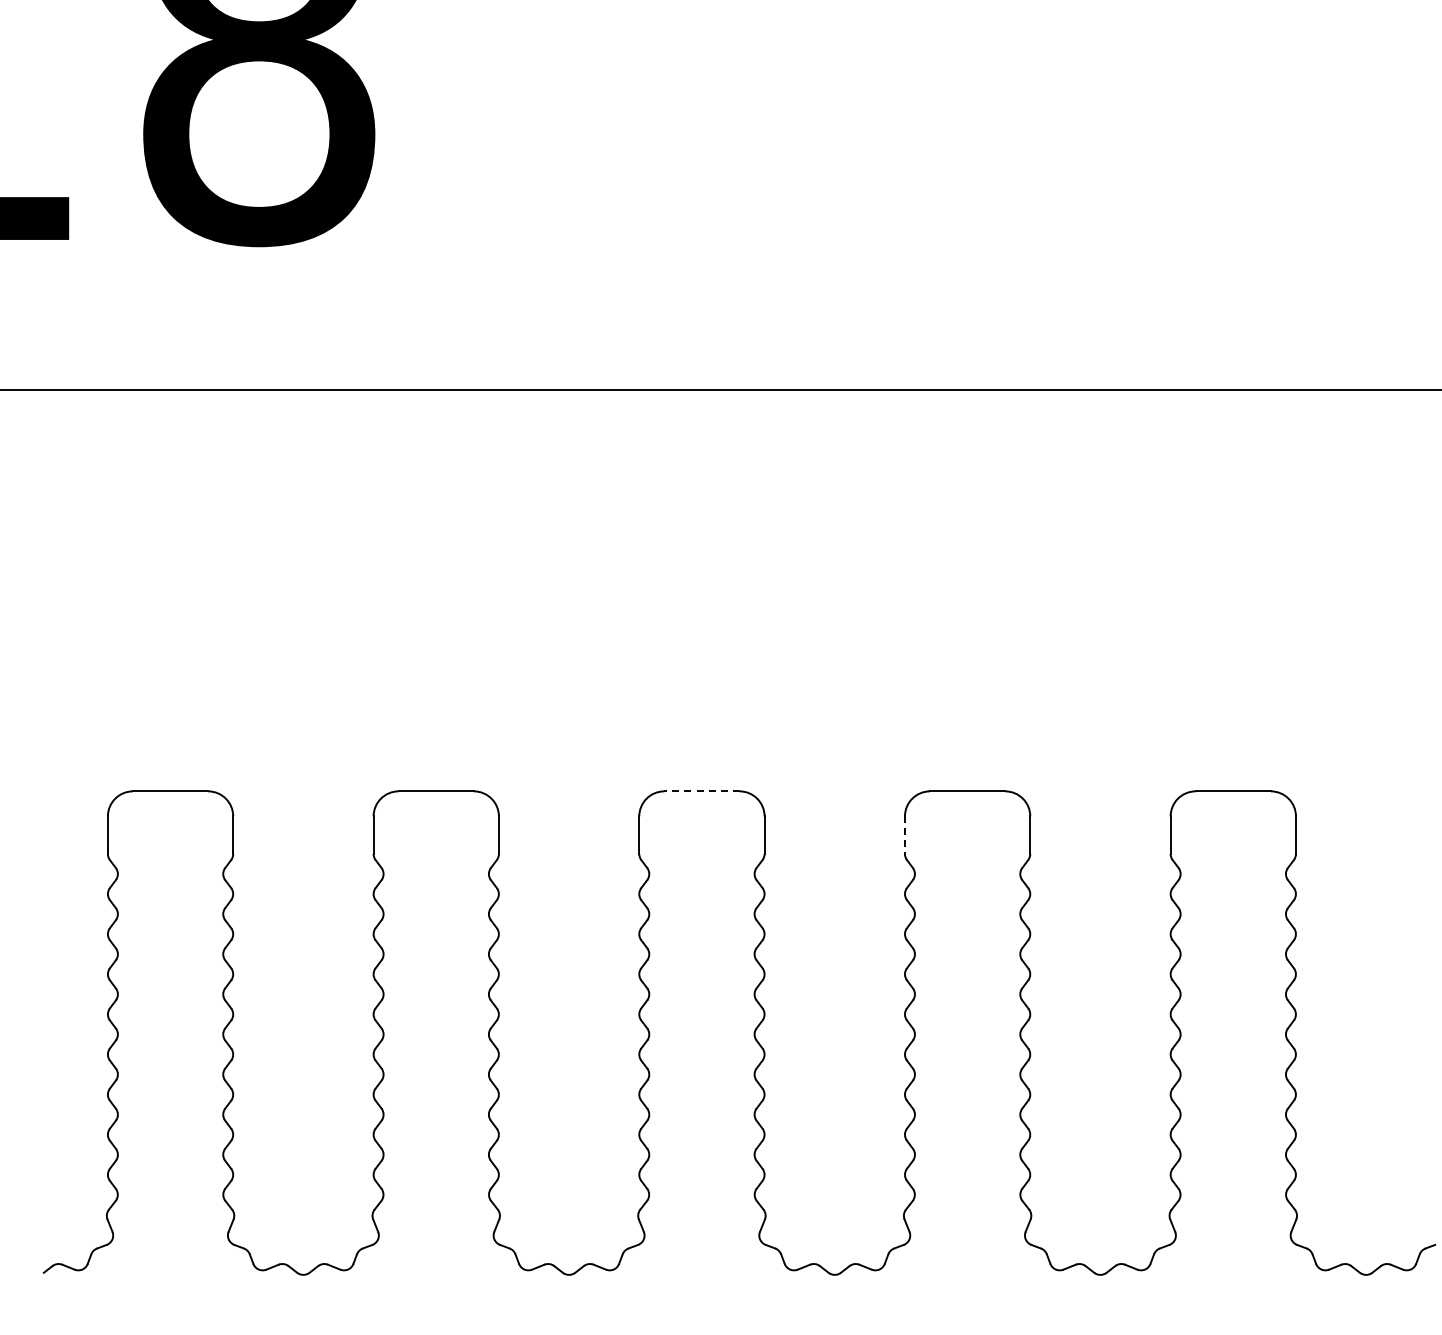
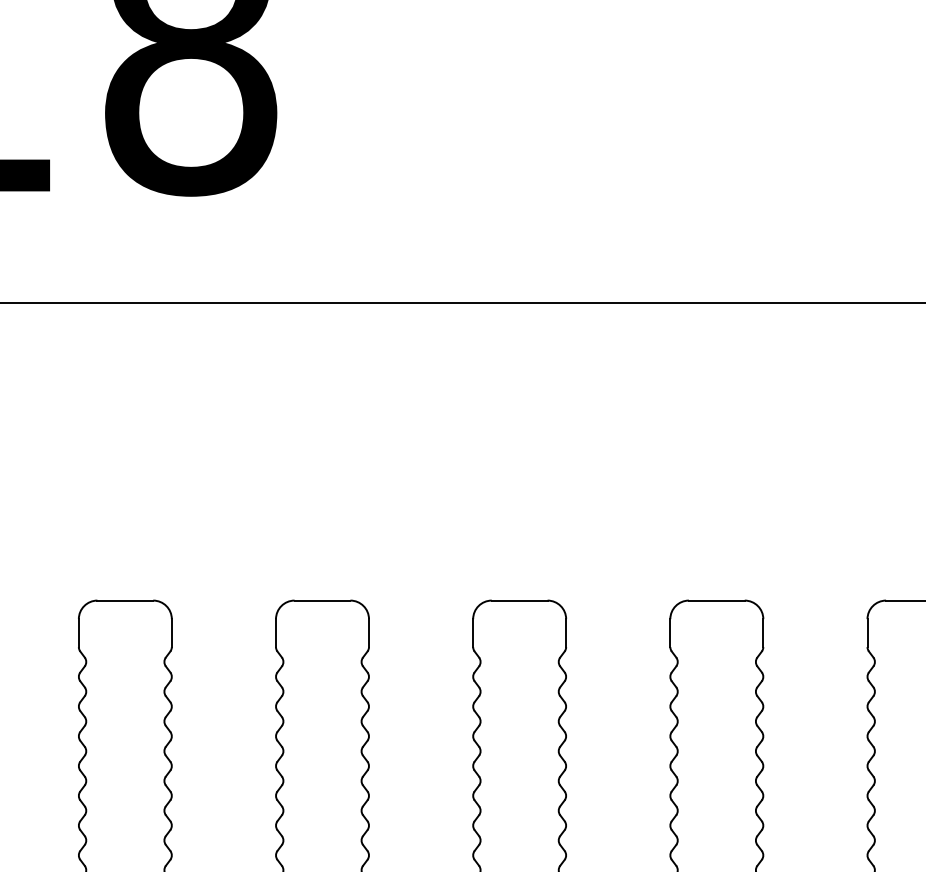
line: (701, 791) -> (519, 600), dashed -> solid
line: (904, 835) -> (669, 633), dashed -> solid

